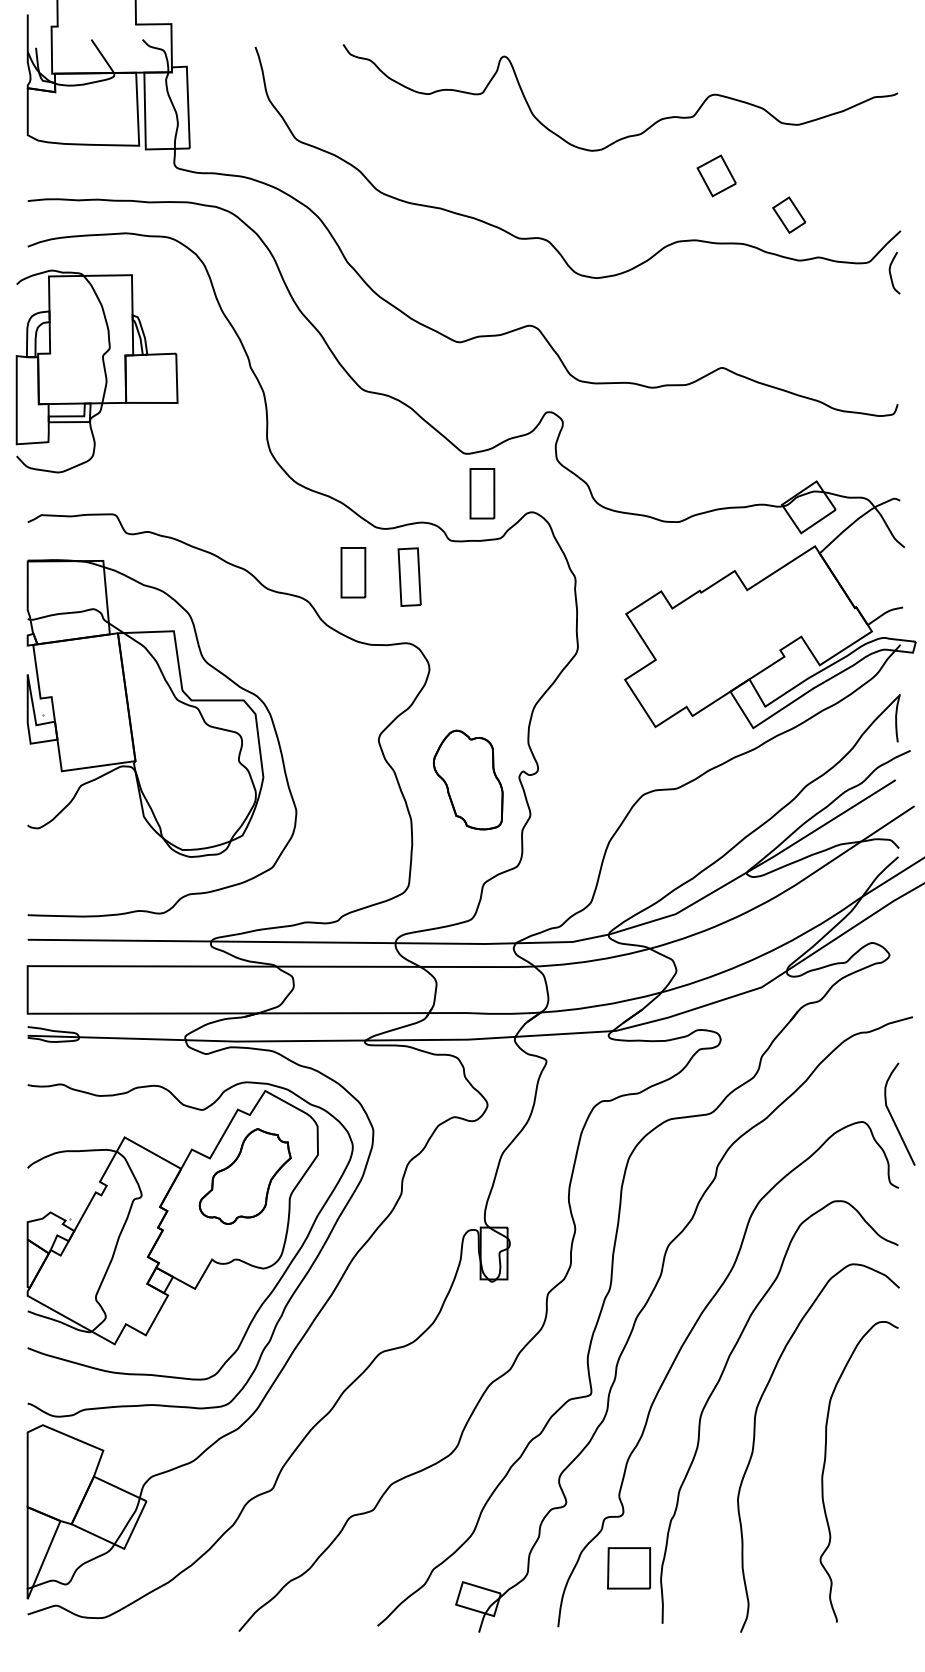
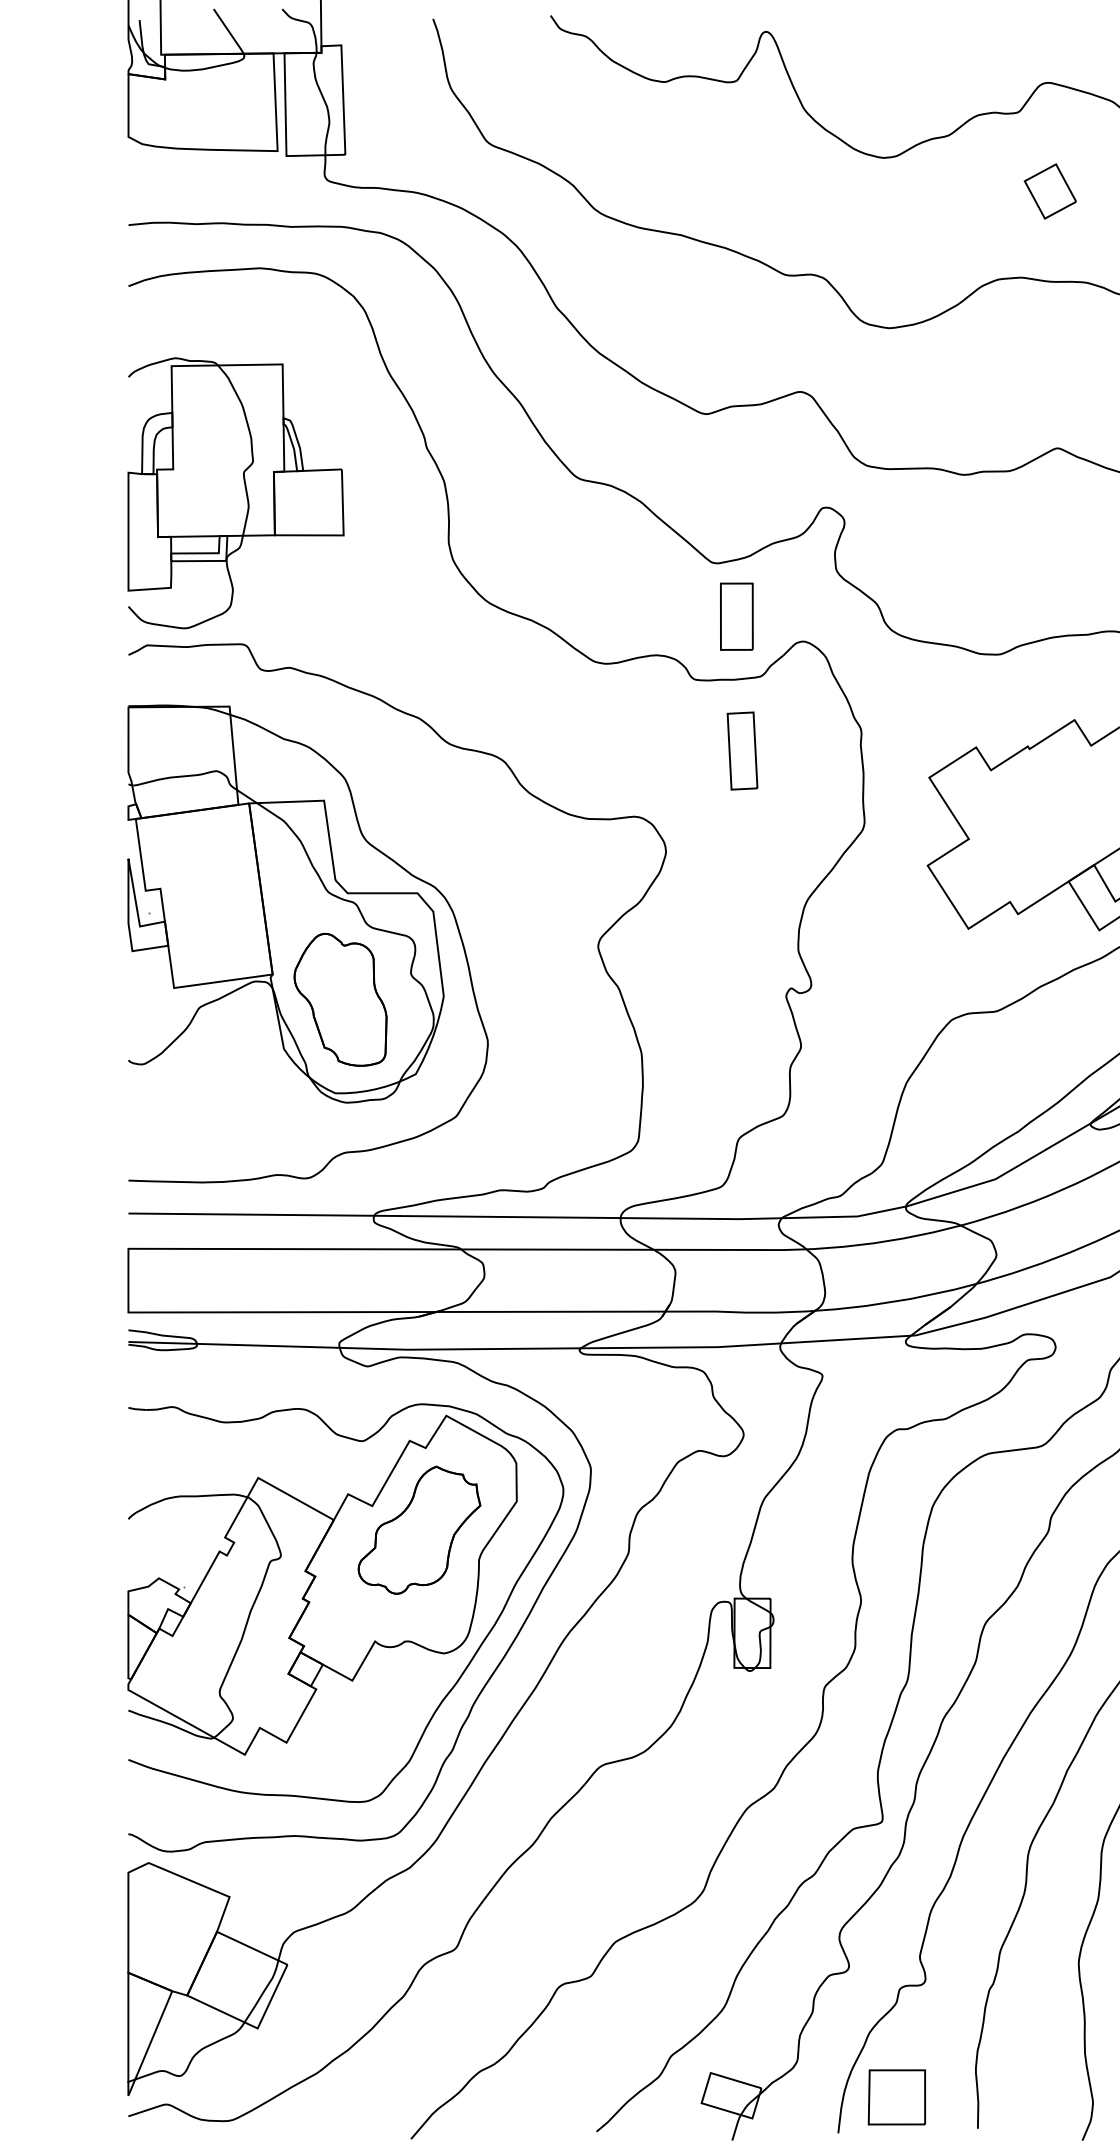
part: (96, 371) -> (235, 493), moved
part: (353, 572) -> (564, 722), removed
part: (409, 576) -> (742, 750), moved
part: (467, 779) -> (339, 999), moved
part: (628, 1568) -> (896, 2097), moved

